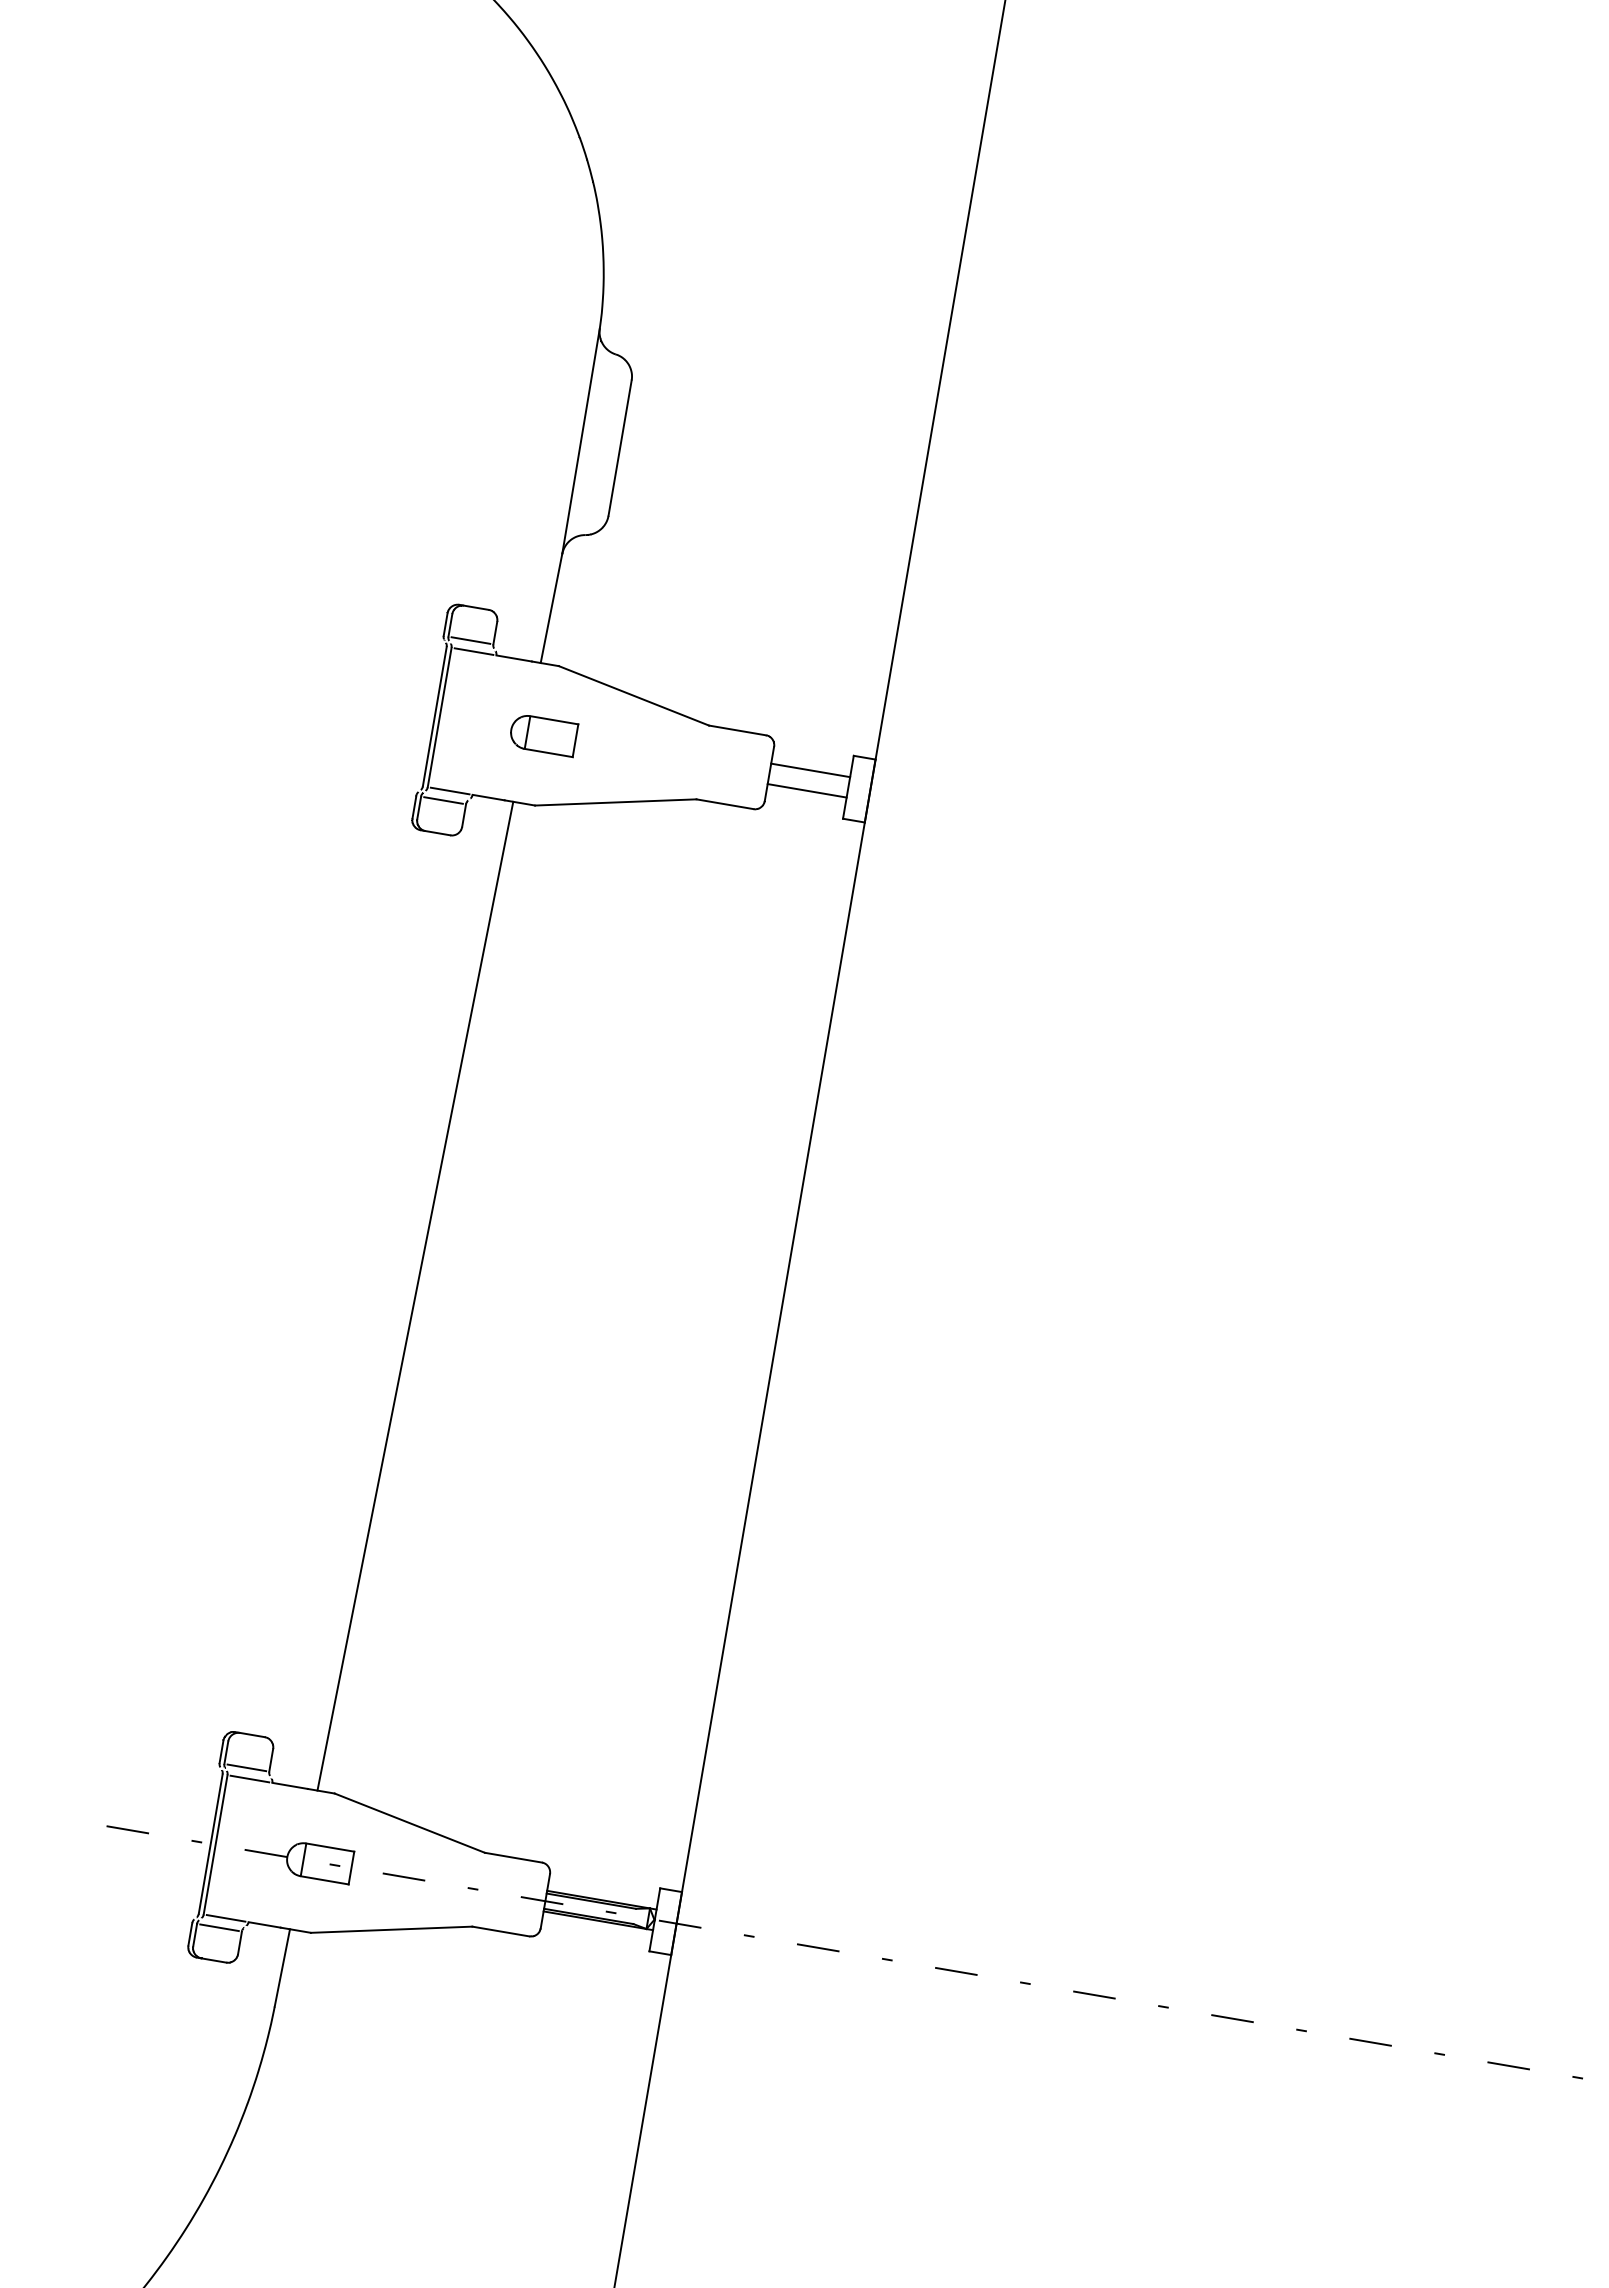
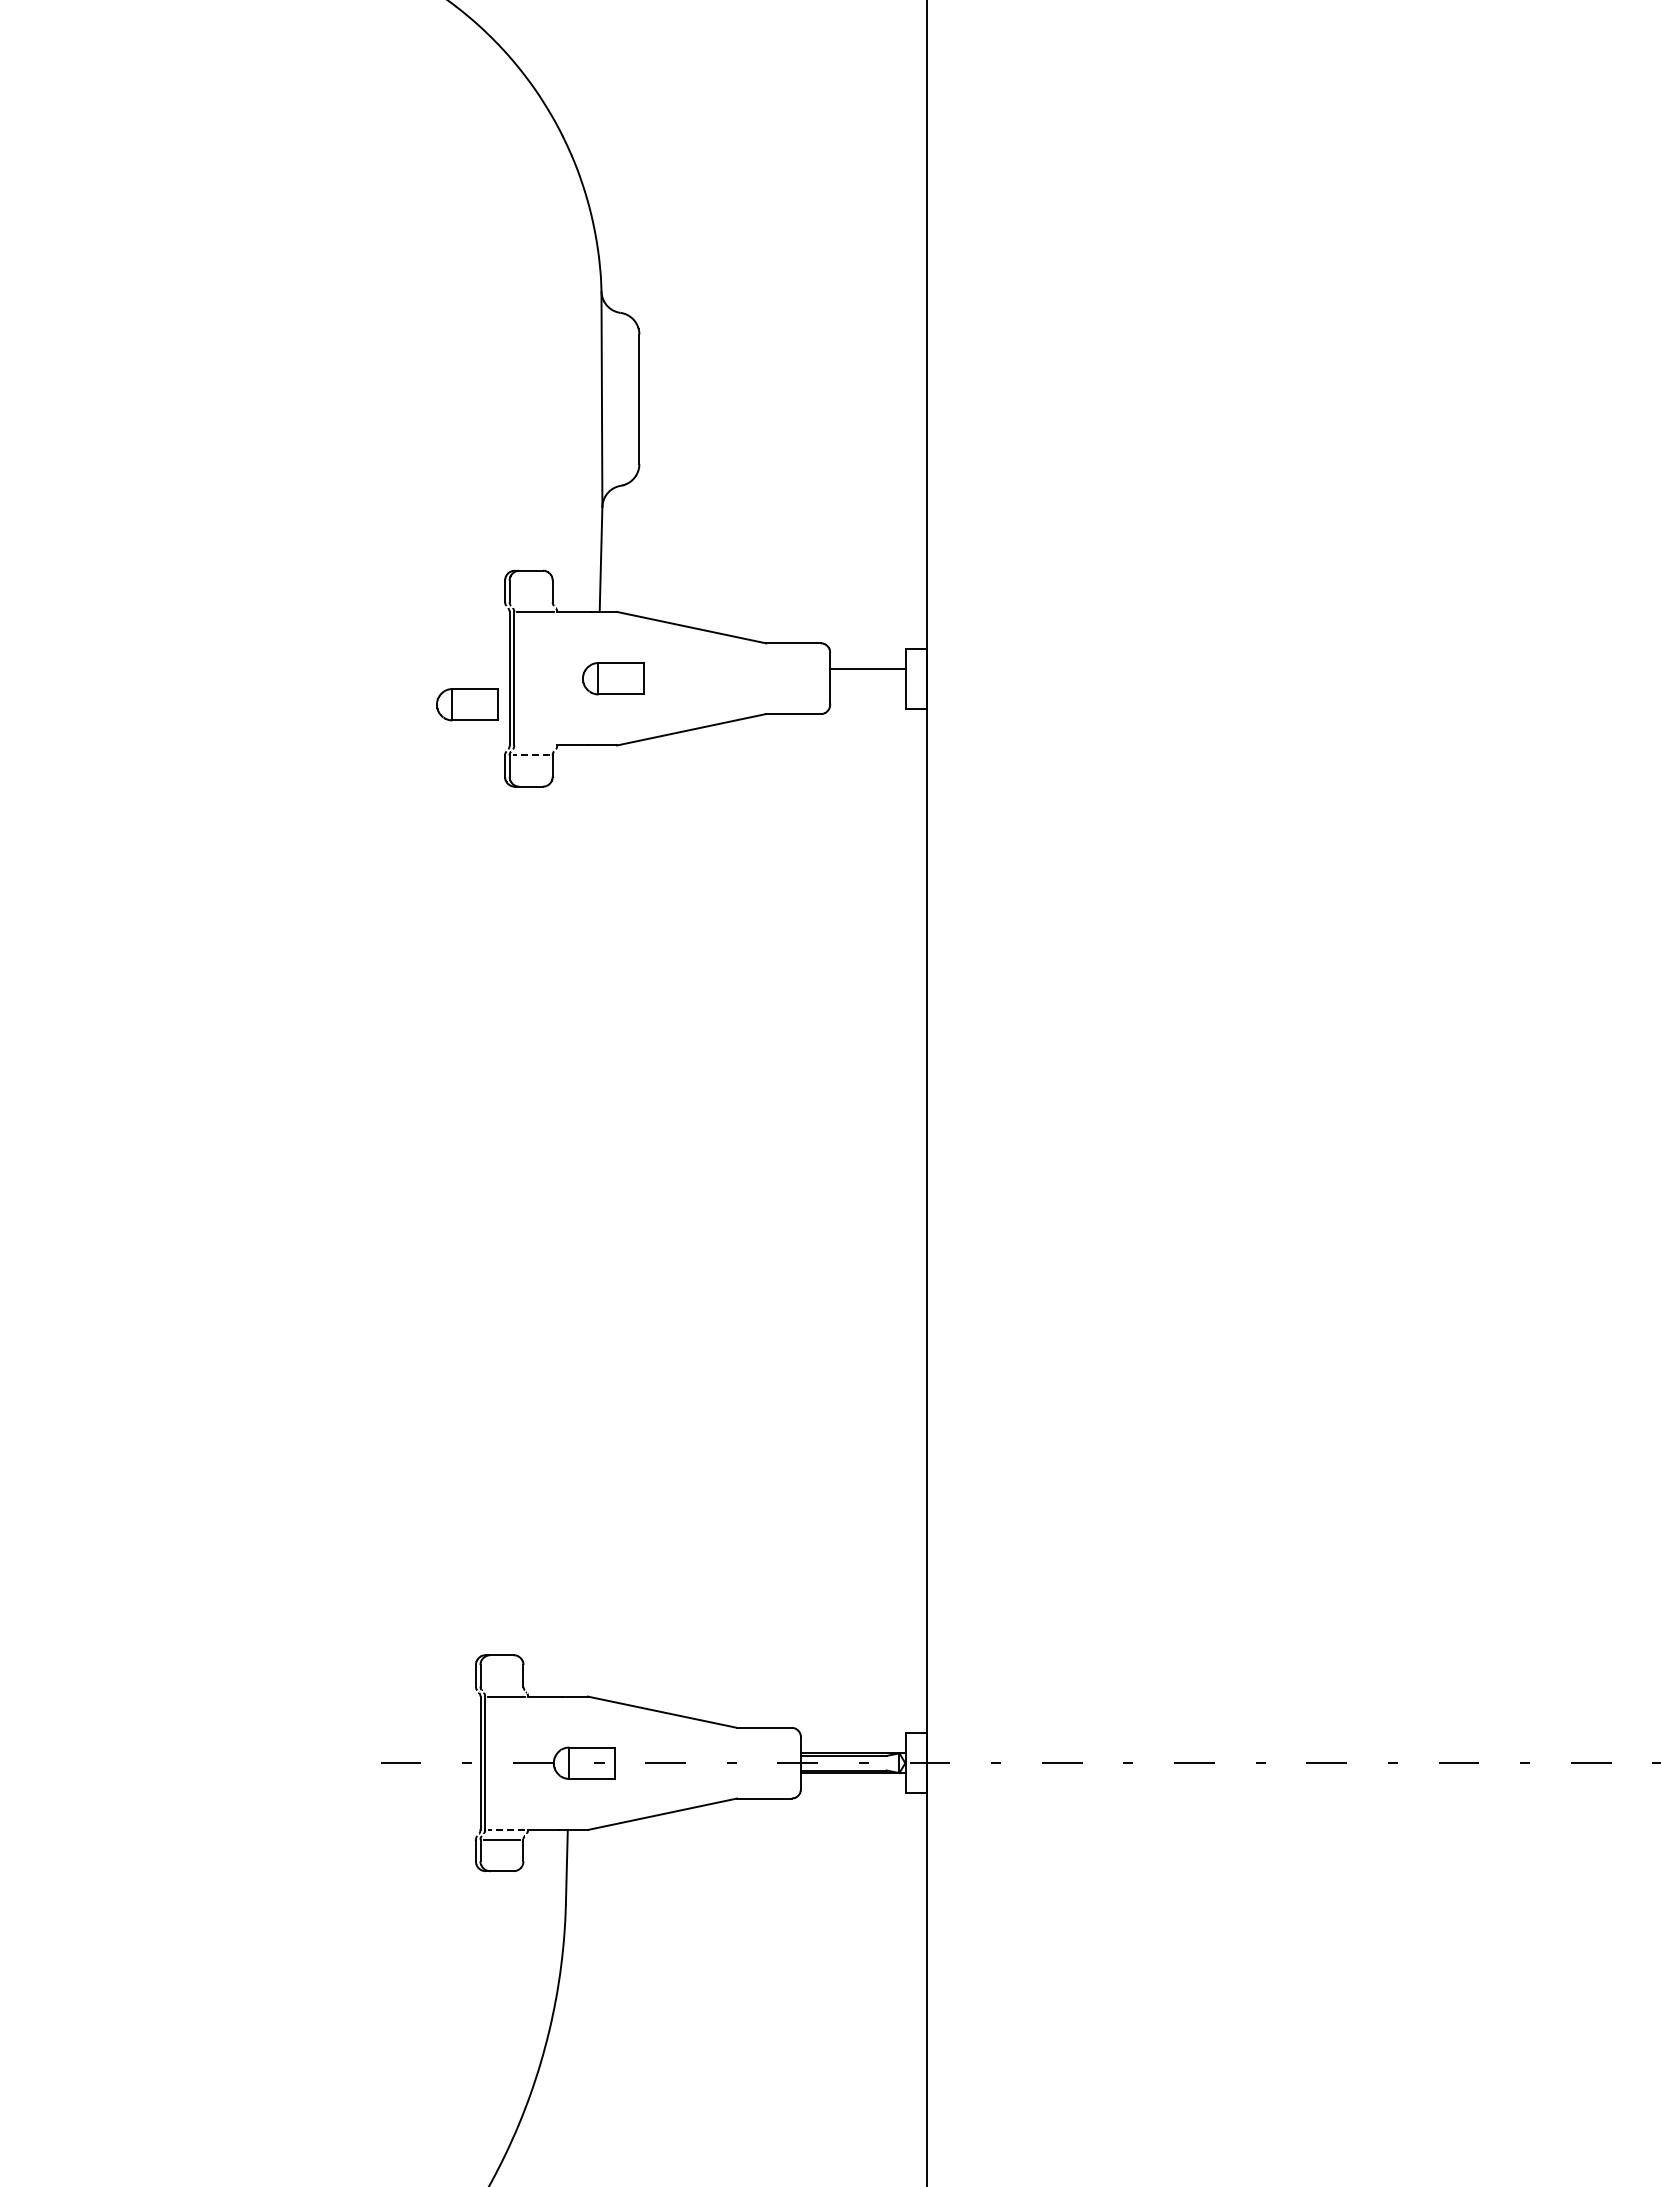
line: (470, 640) -> (530, 602), removed
part: (386, 736) -> (467, 704), added
line: (806, 790) -> (867, 688), removed
line: (449, 791) -> (535, 745), removed
line: (442, 800) -> (530, 755), solid -> dashed
line: (415, 1295) -> (583, 1220), removed
line: (246, 1767) -> (501, 1686), removed
line: (226, 1917) -> (506, 1829), solid -> dashed

